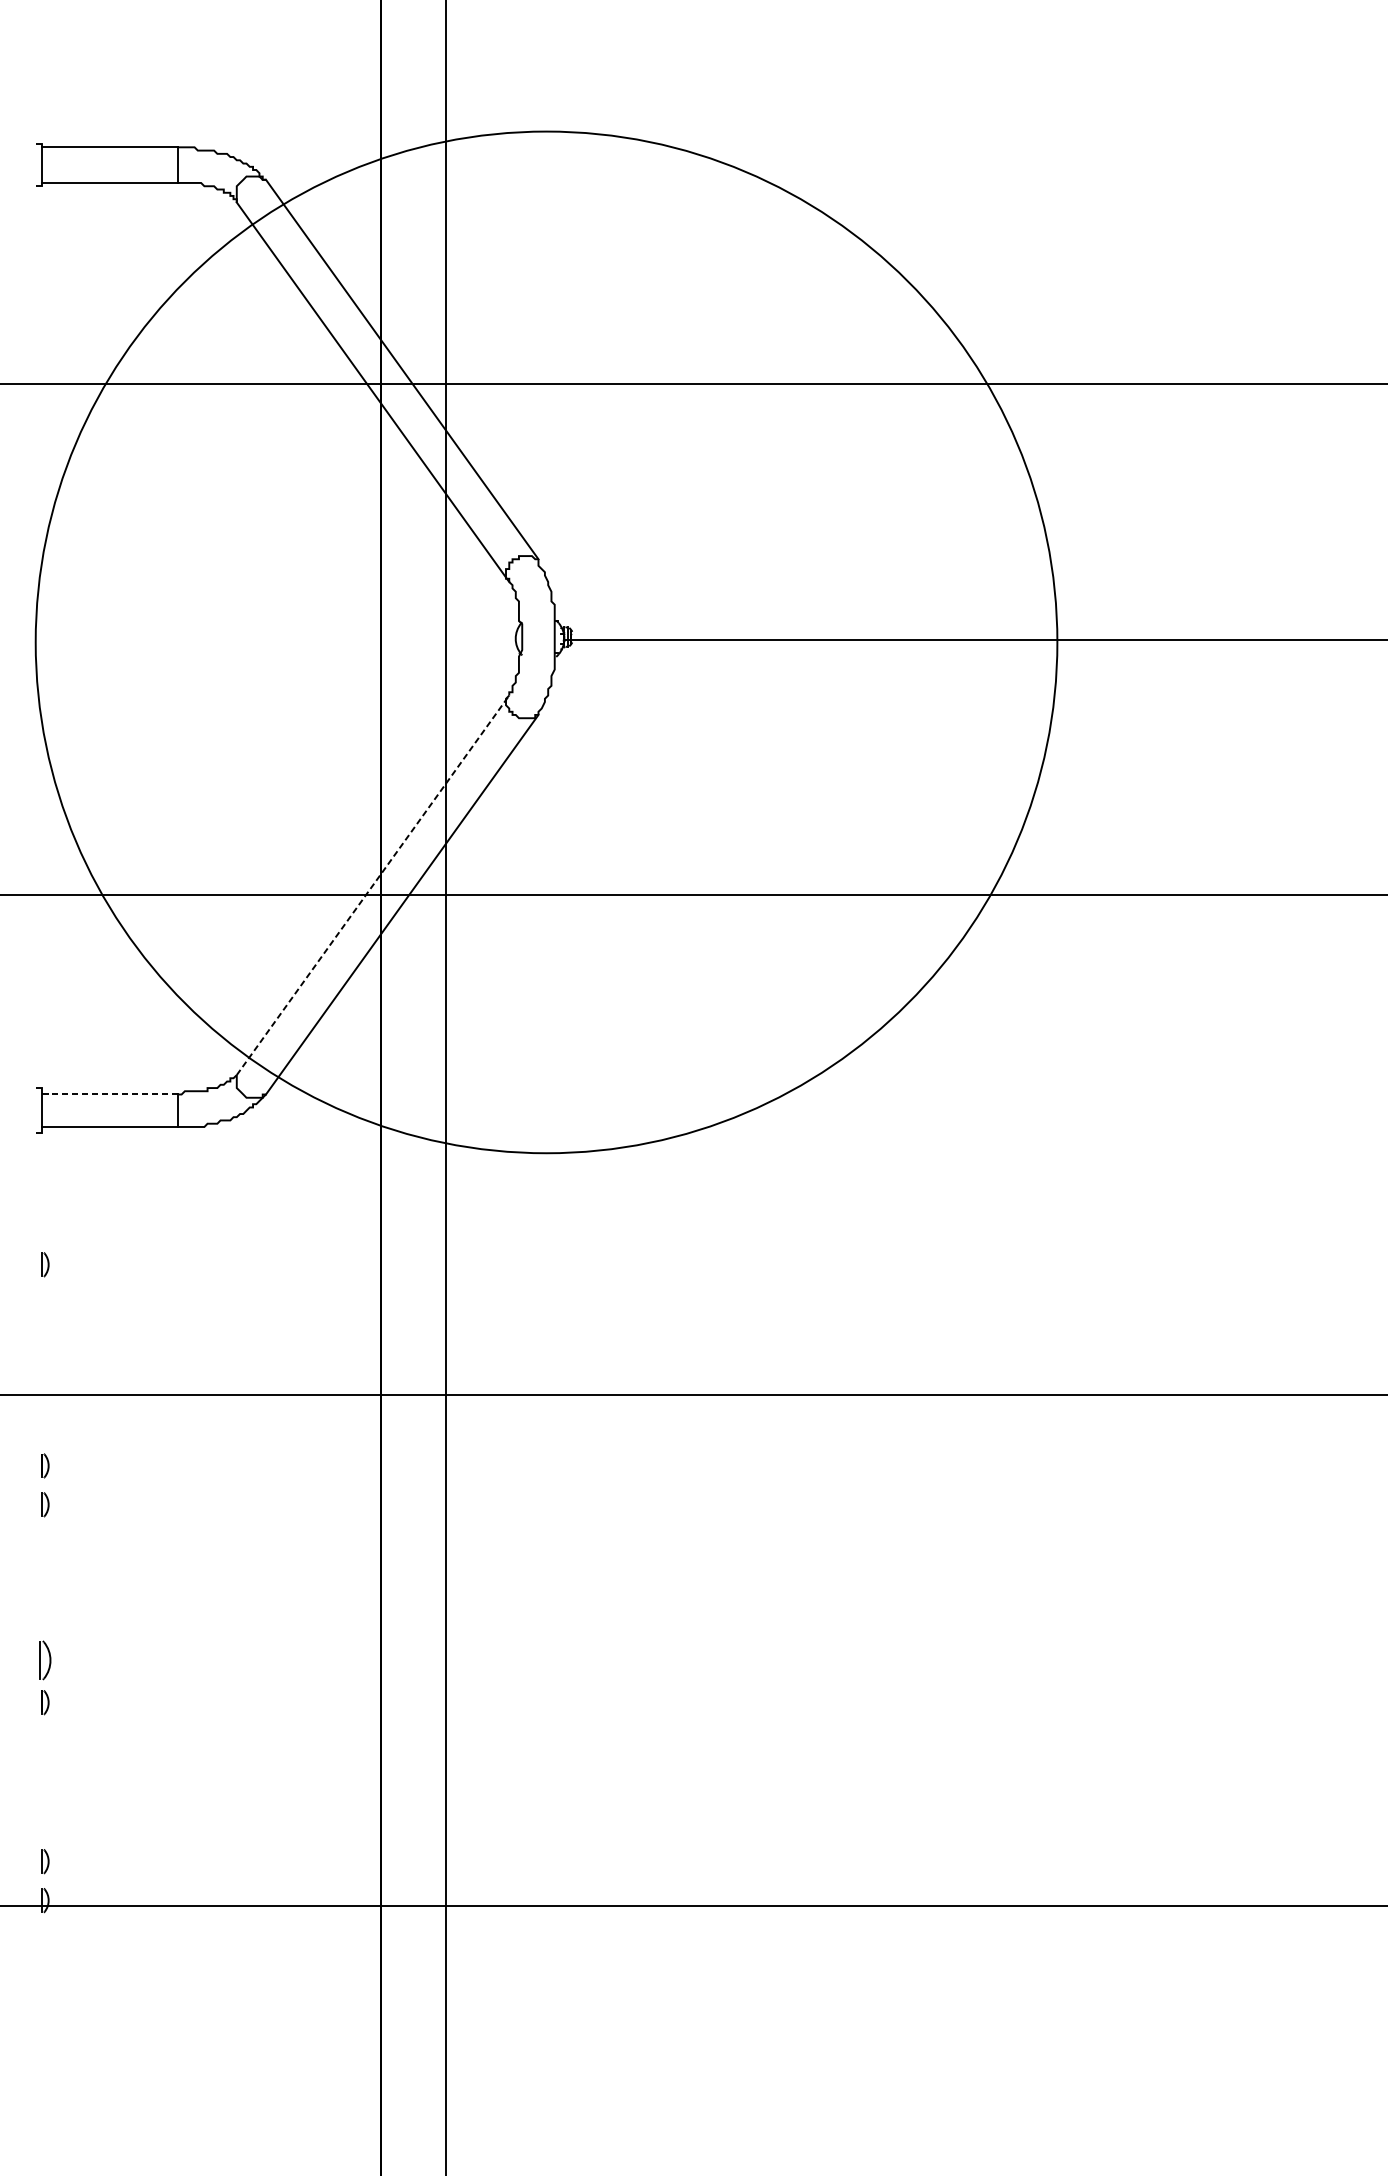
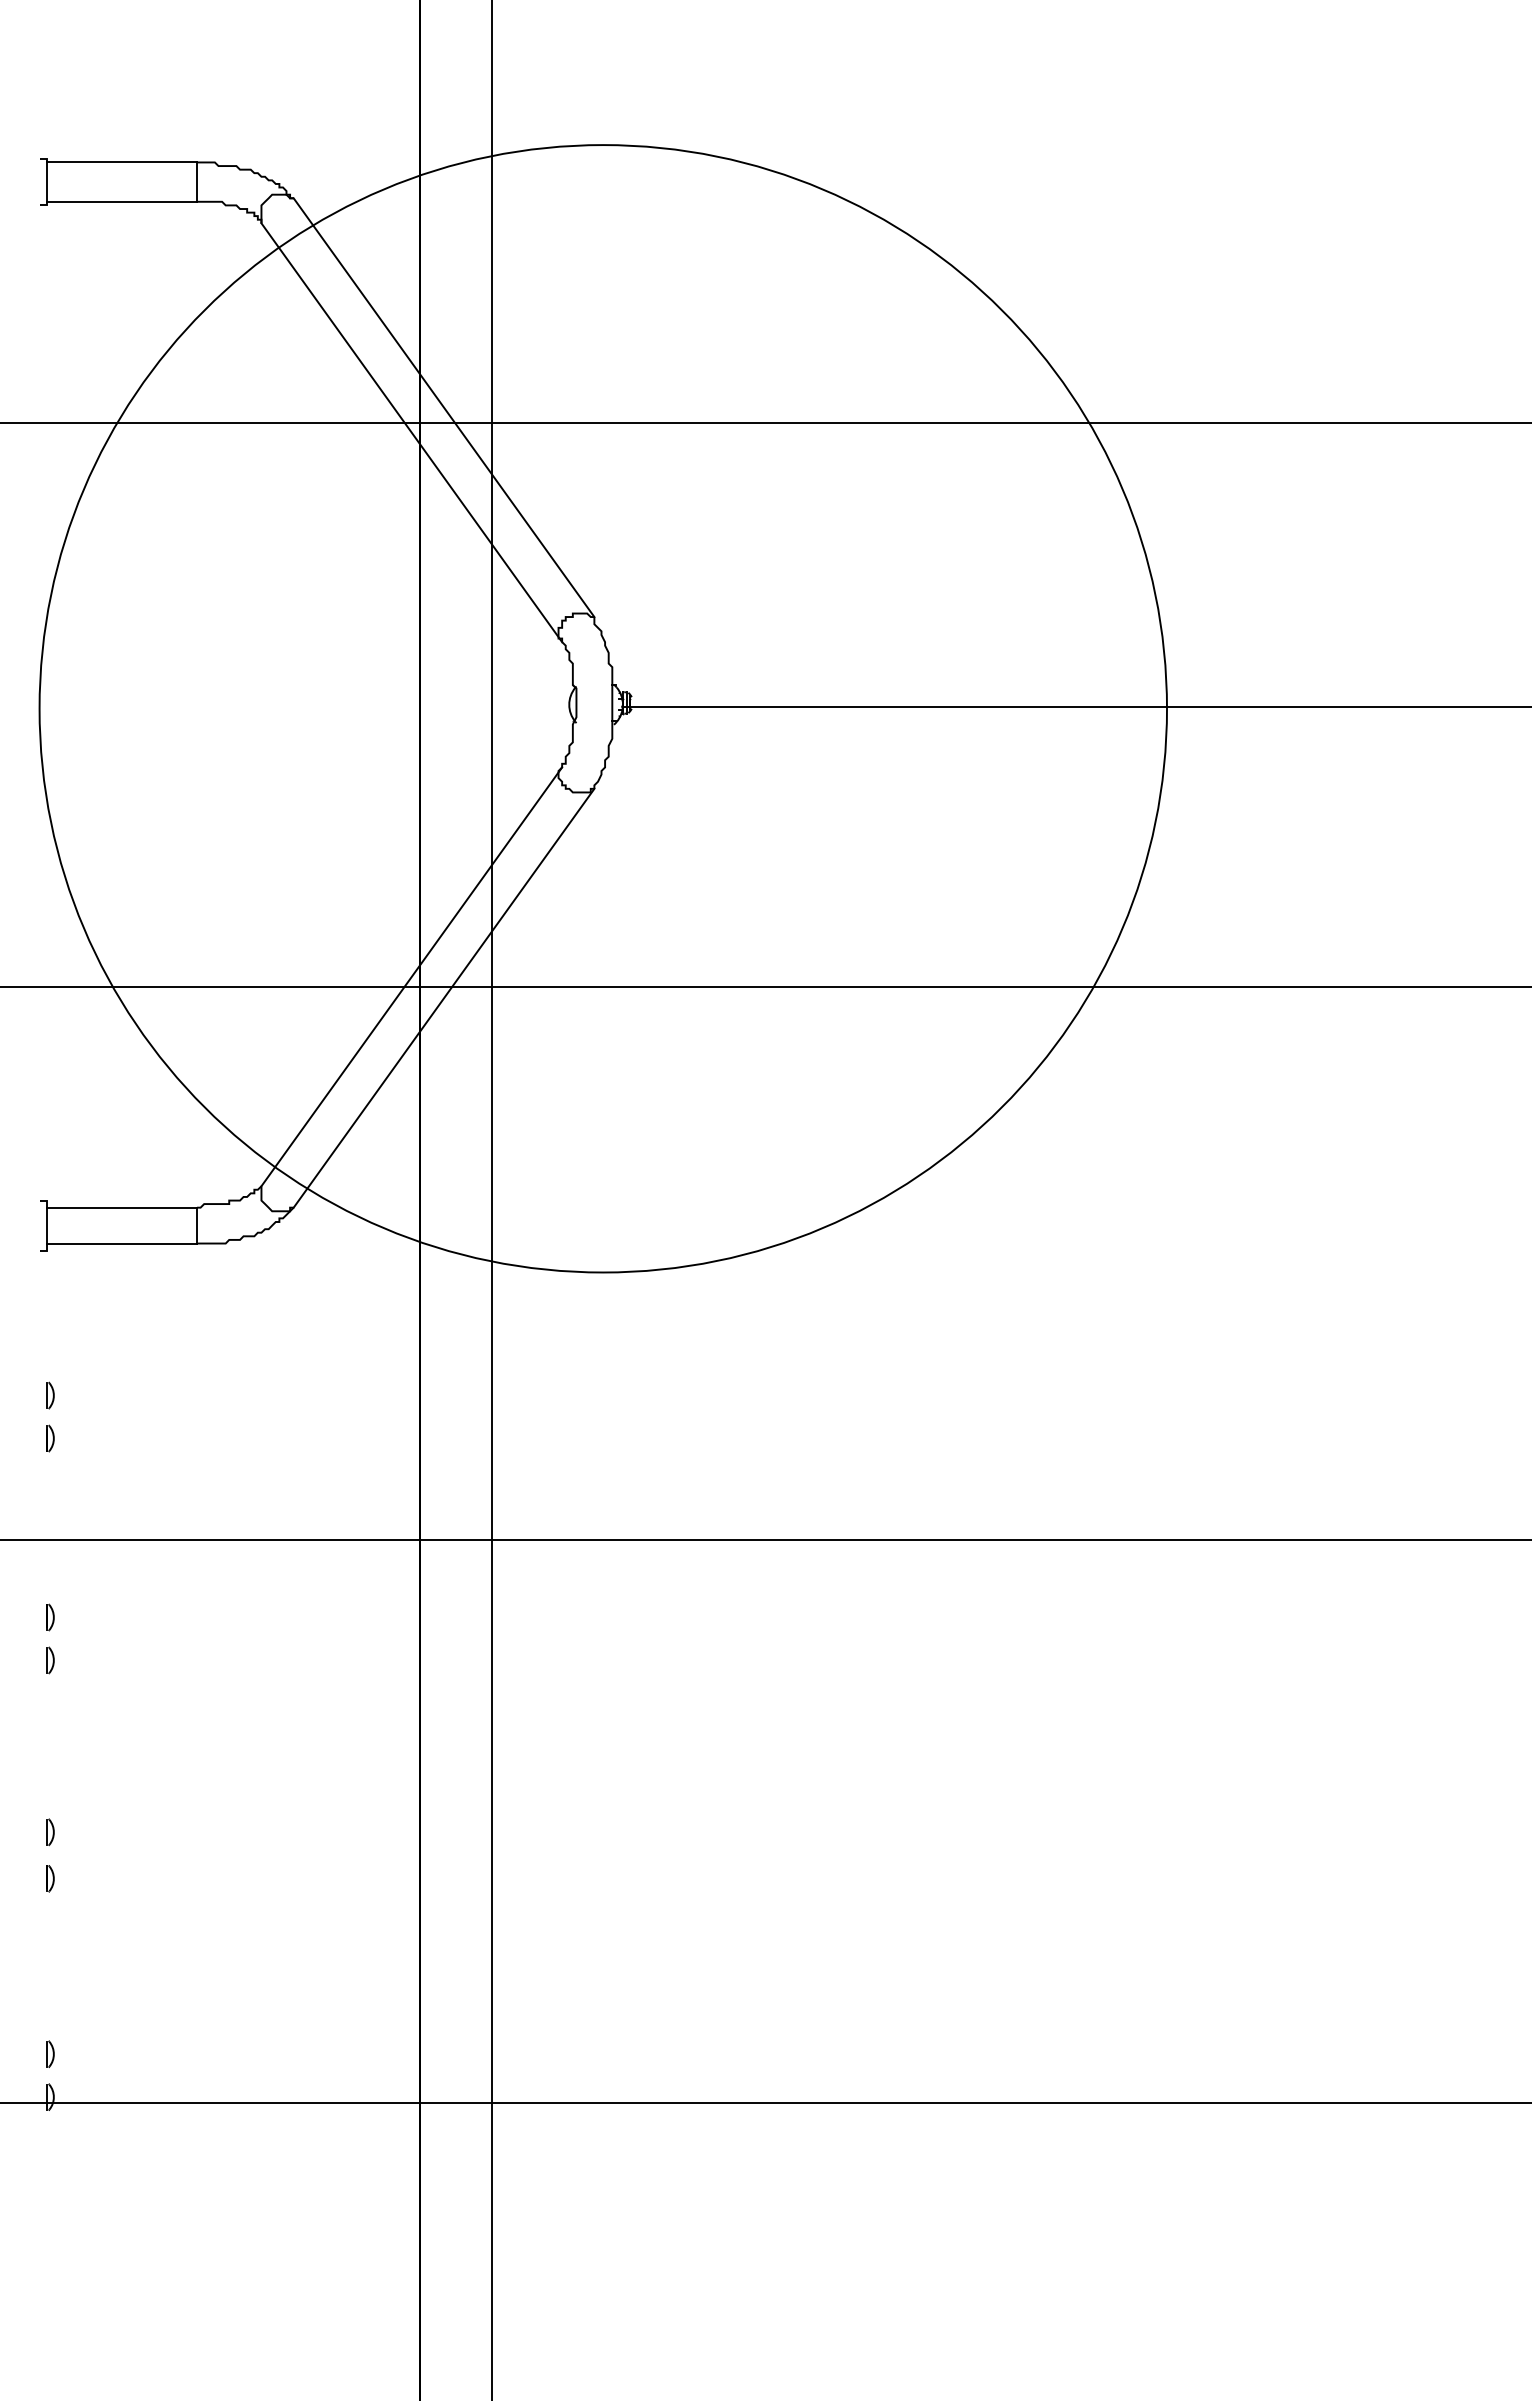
line: (372, 885) -> (411, 976), dashed -> solid
line: (110, 1094) -> (122, 1207), dashed -> solid
part: (45, 1303) -> (50, 1438), added
part: (45, 1660) -> (50, 1832), size x0.62

